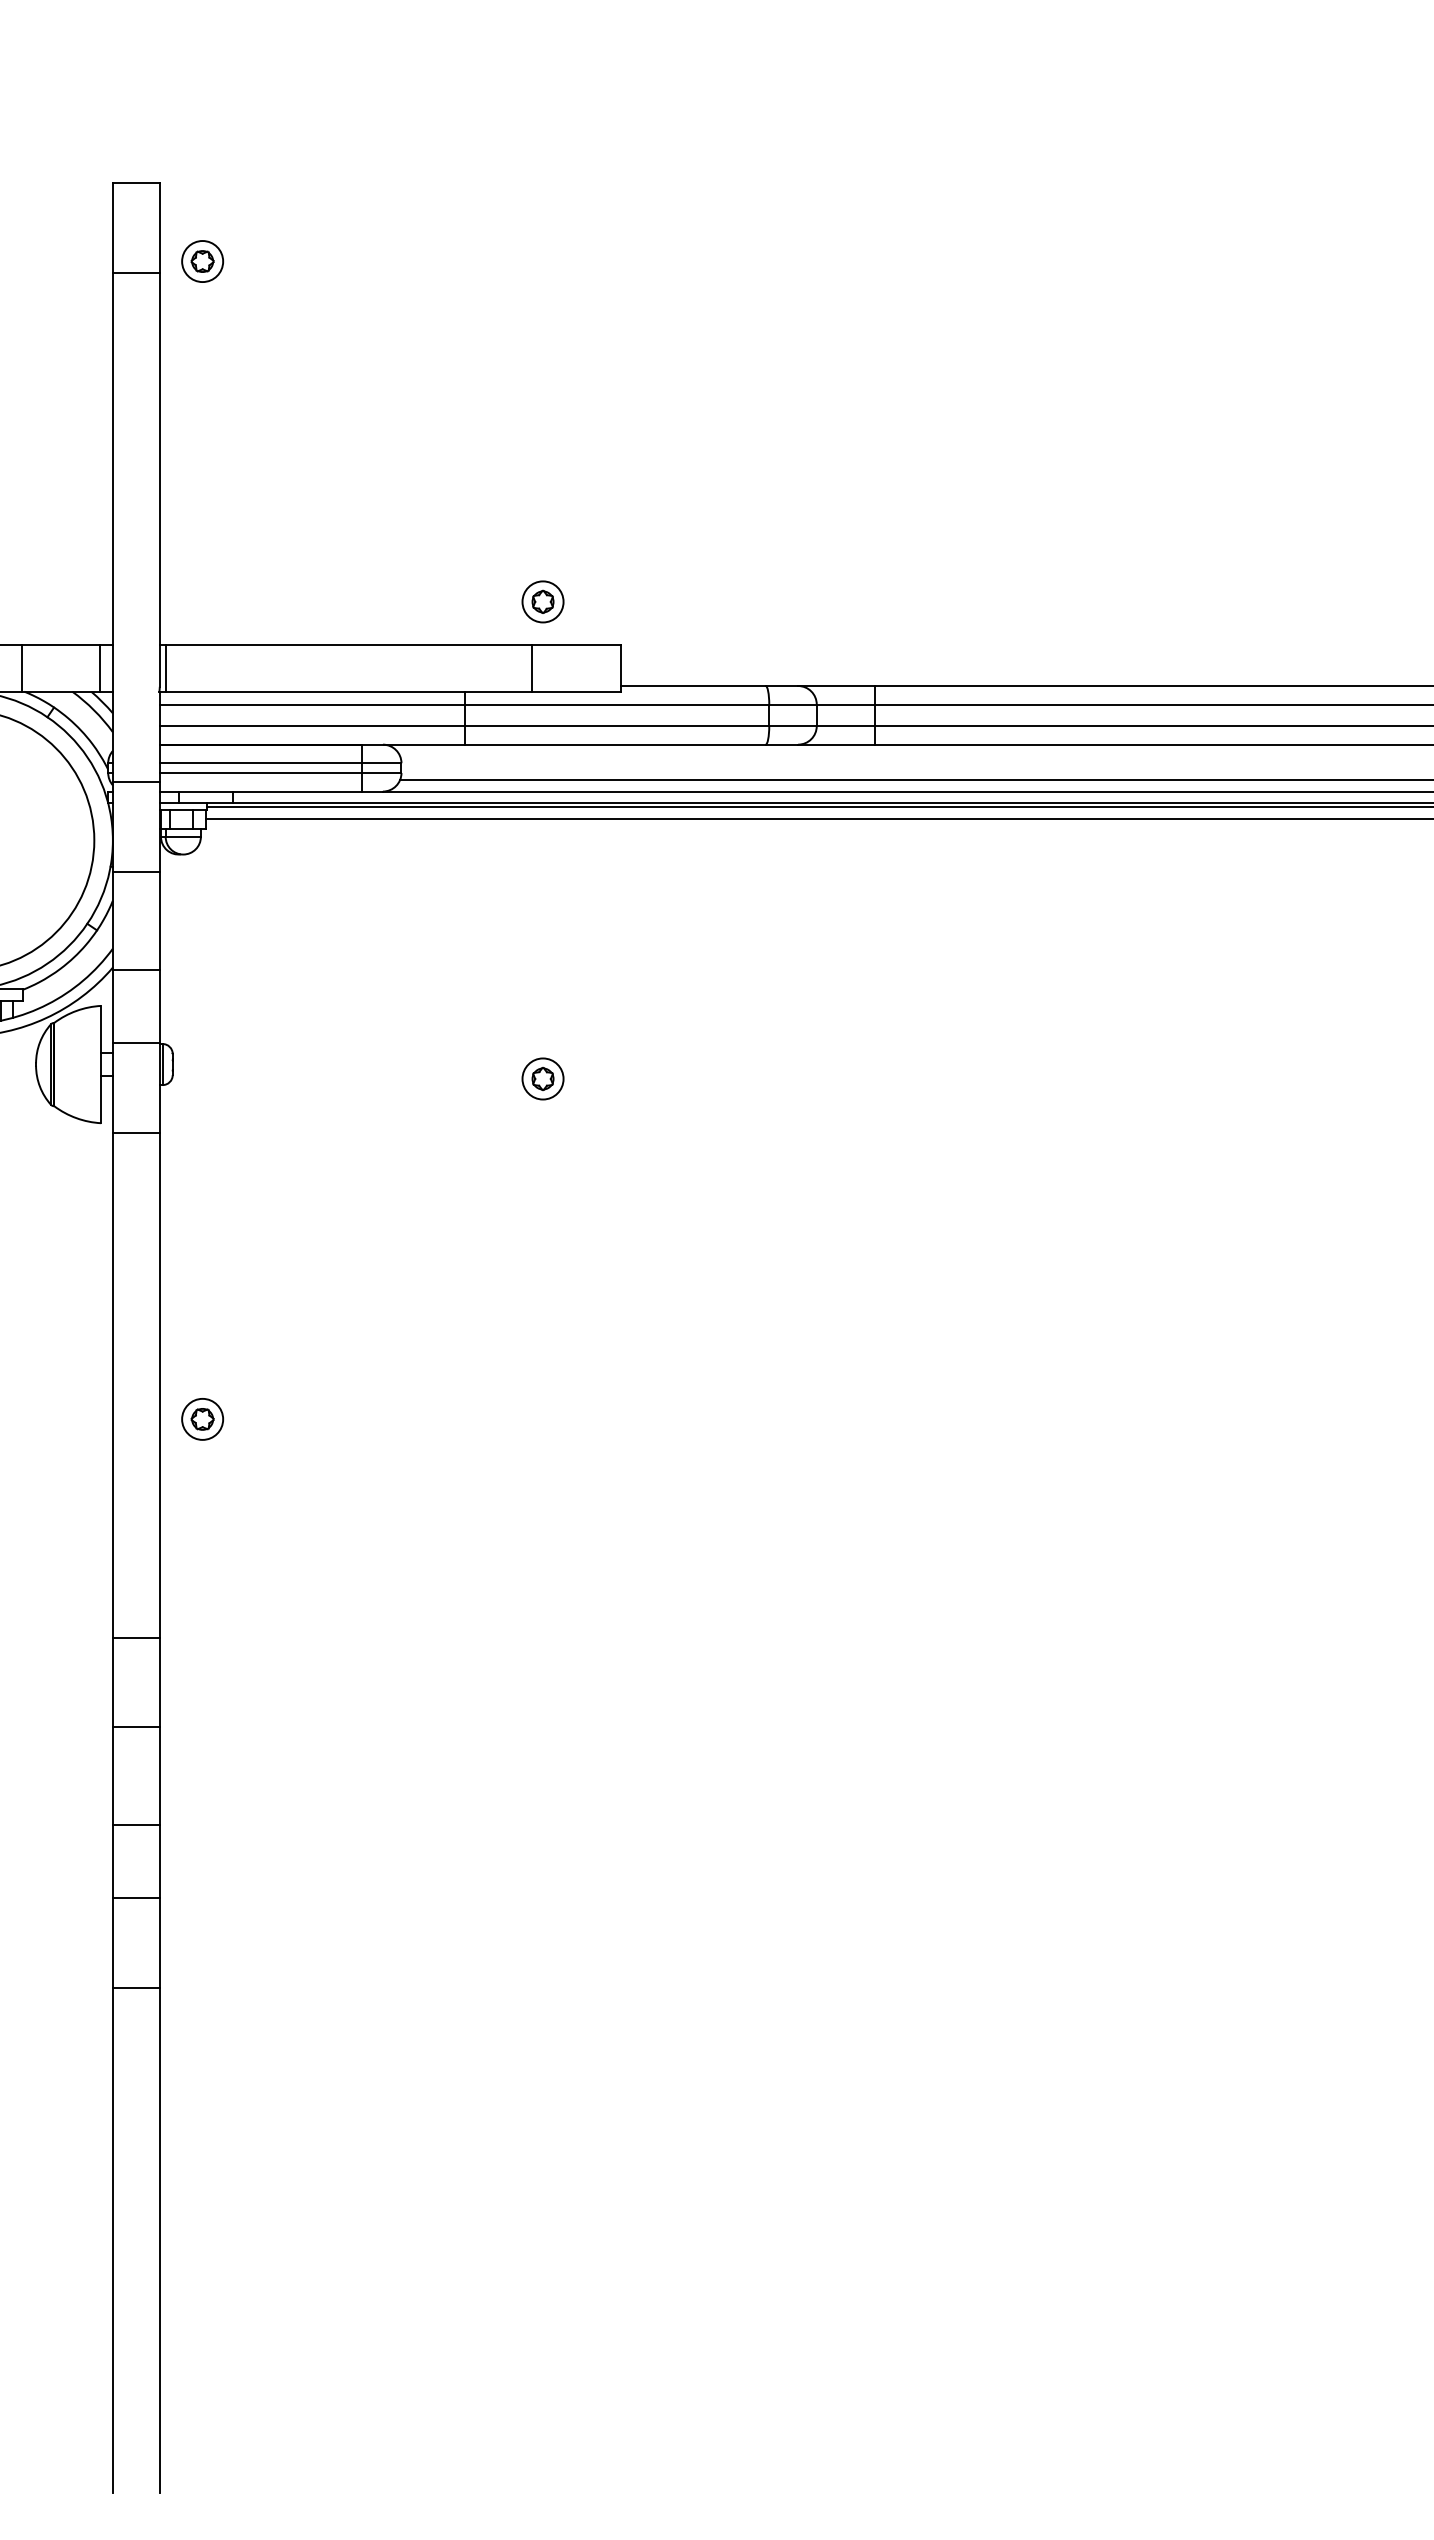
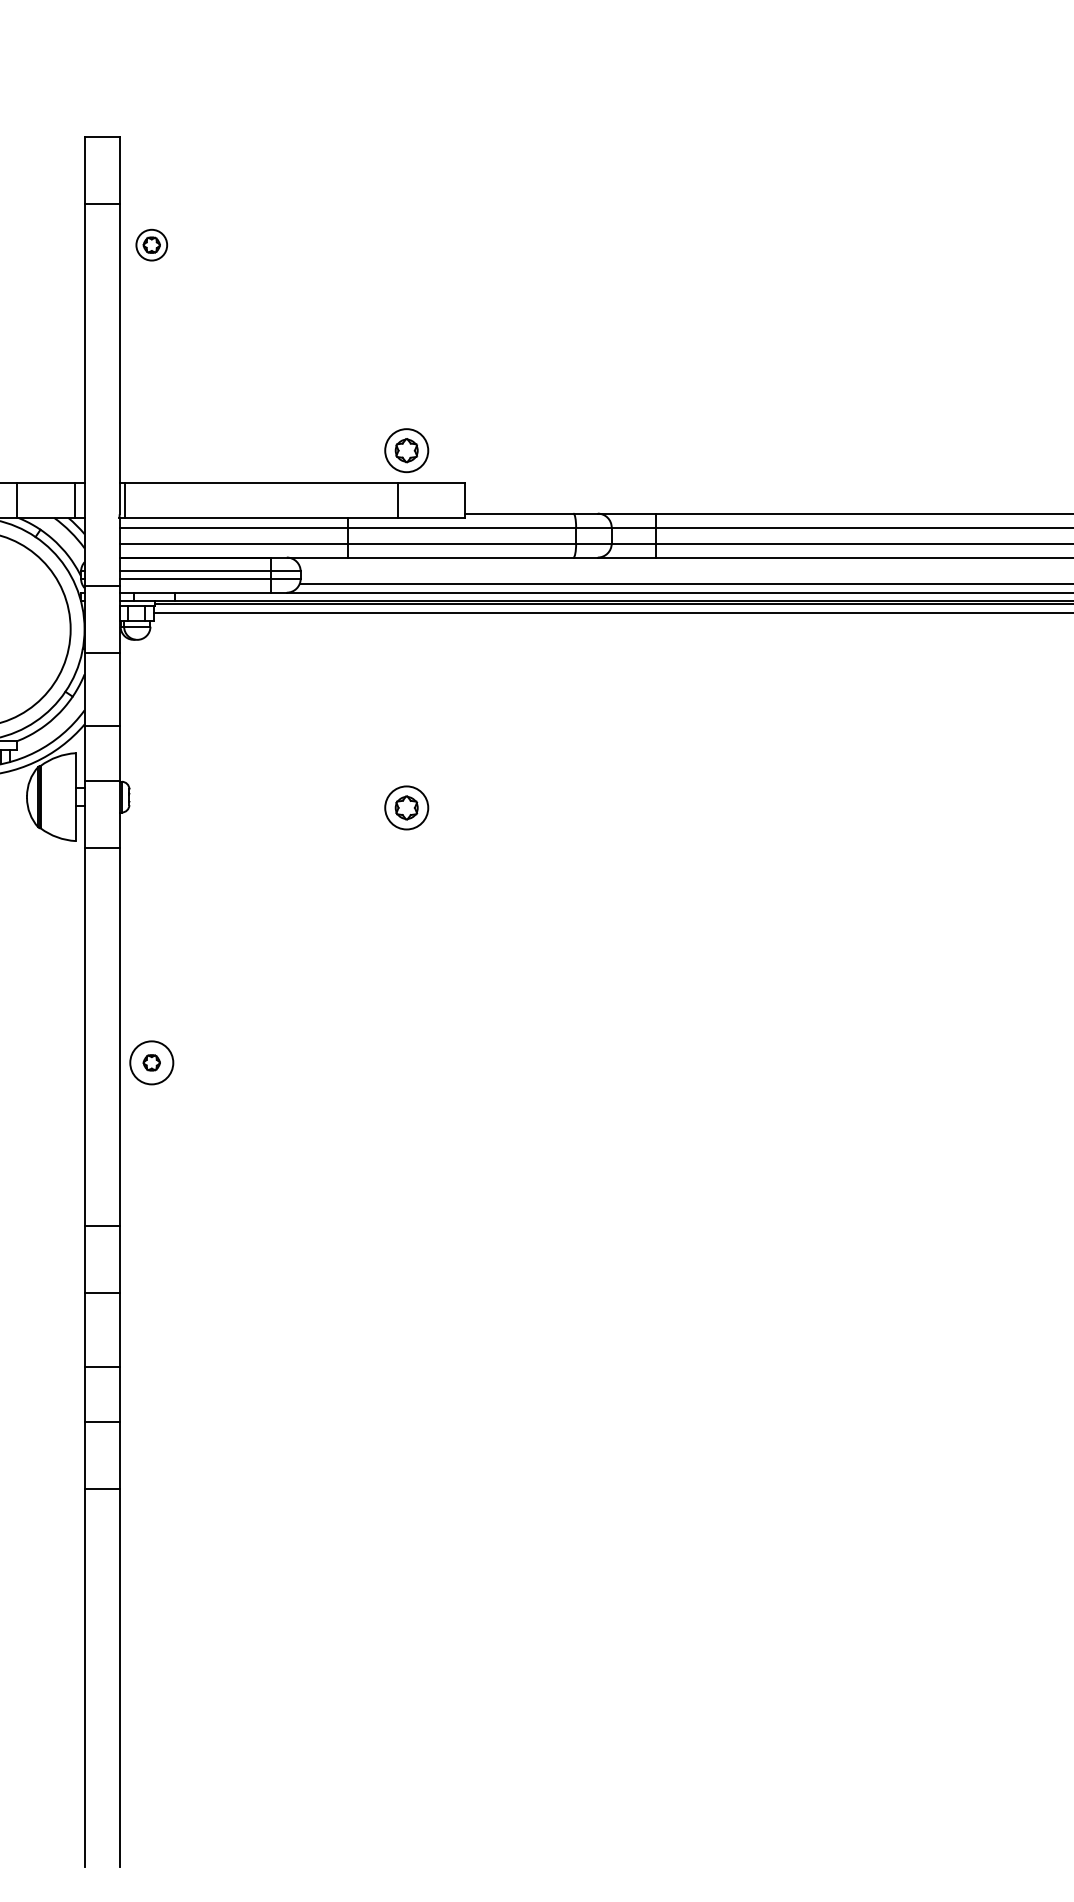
part: (202, 261) -> (151, 245), moved
part: (542, 601) -> (406, 450), size x1.4
part: (542, 1078) -> (406, 807), size x1.4
circle: (202, 1418) -> (151, 1062), size x1.4

